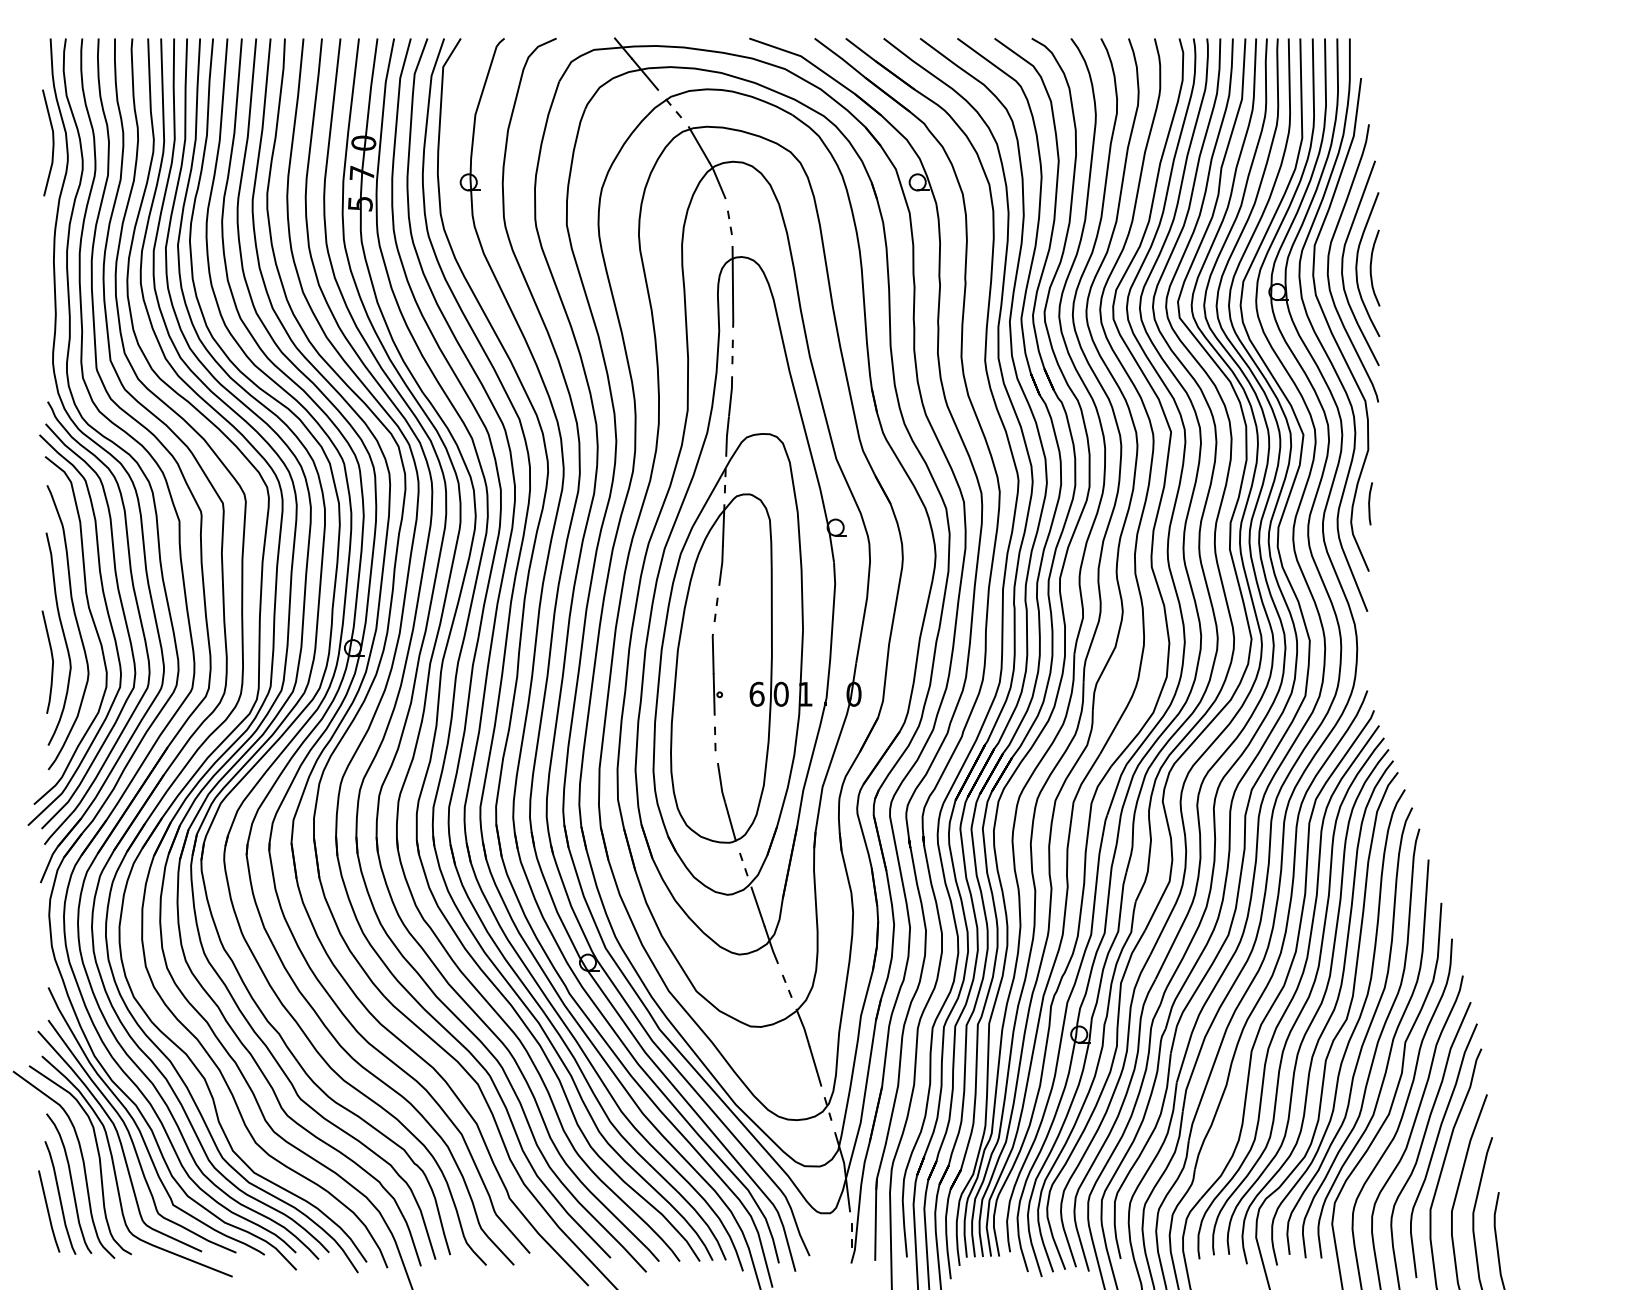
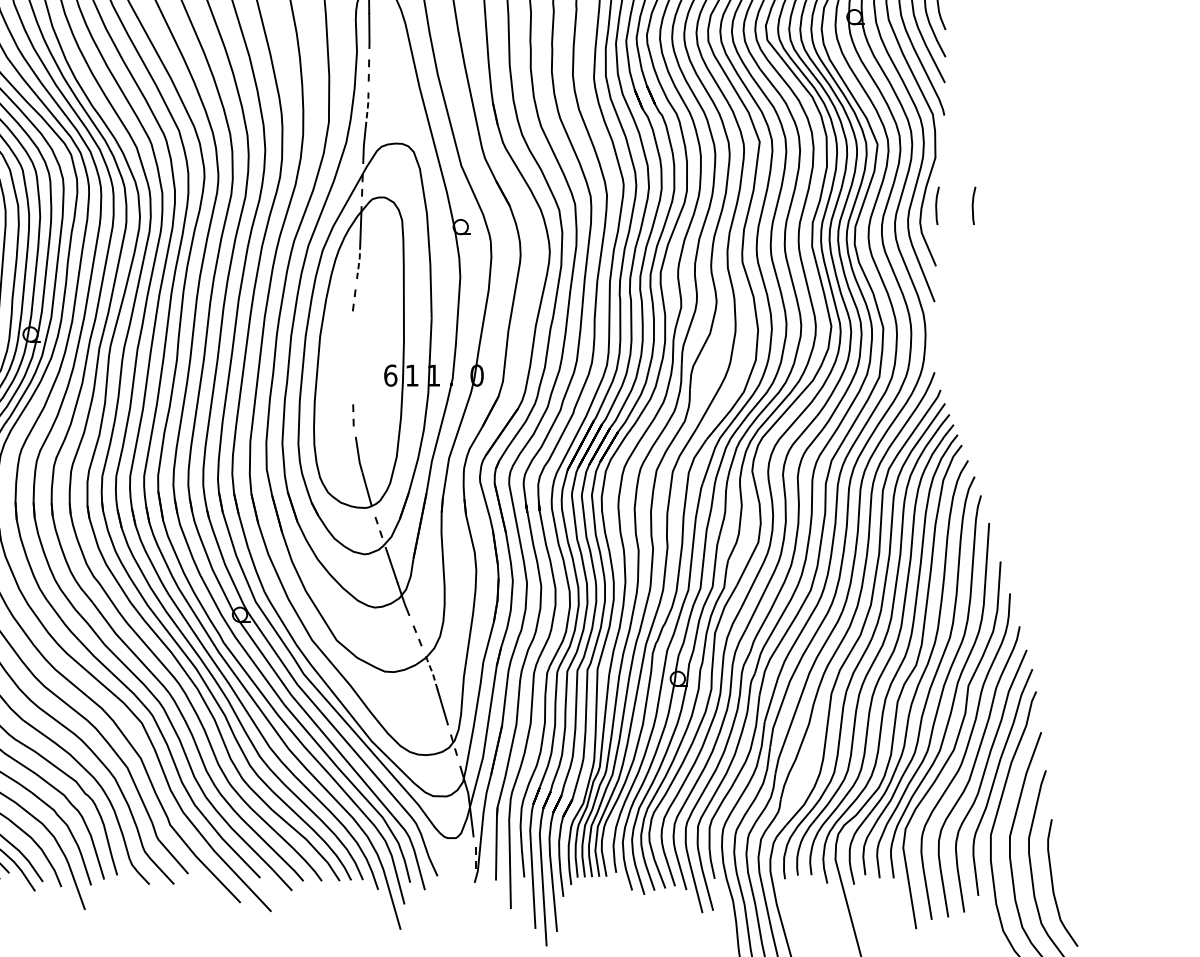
line: (731, 395) -> (367, 109), solid -> dashed
line: (1410, 503) -> (973, 205), added
line: (721, 565) -> (359, 260), solid -> dashed
part: (716, 674) -> (354, 357), removed
text: (780, 693) -> (411, 374), 0 -> 1
line: (804, 1028) -> (432, 673), solid -> dashed

